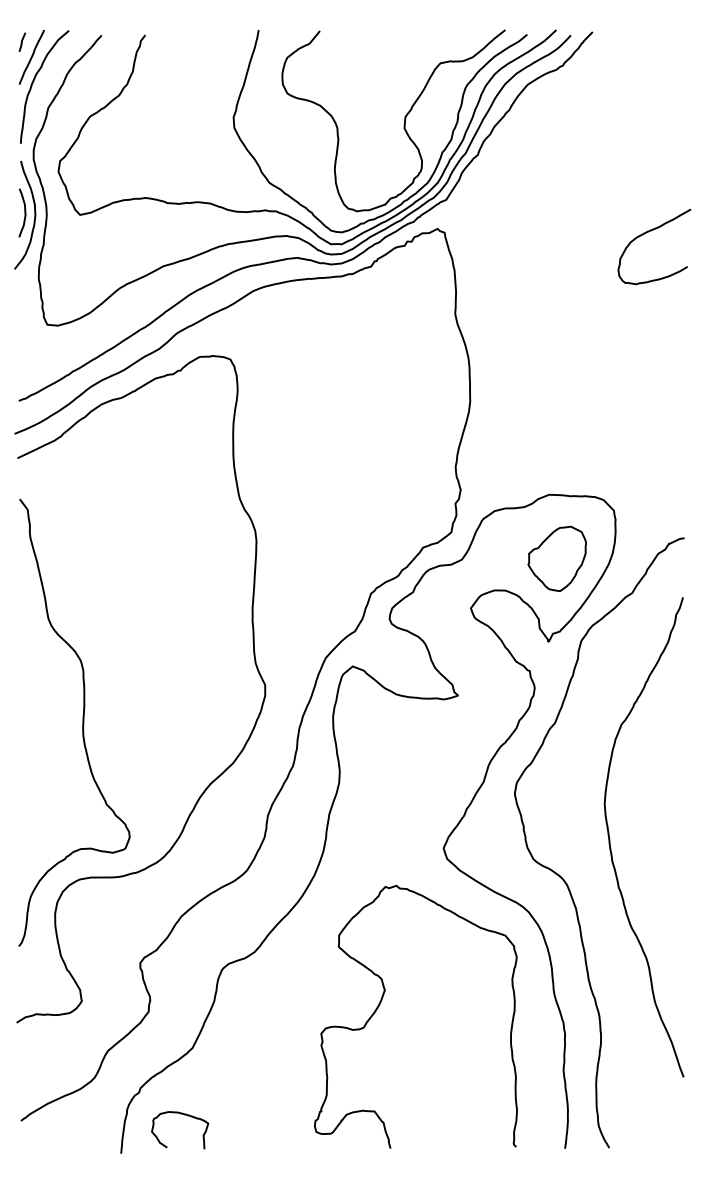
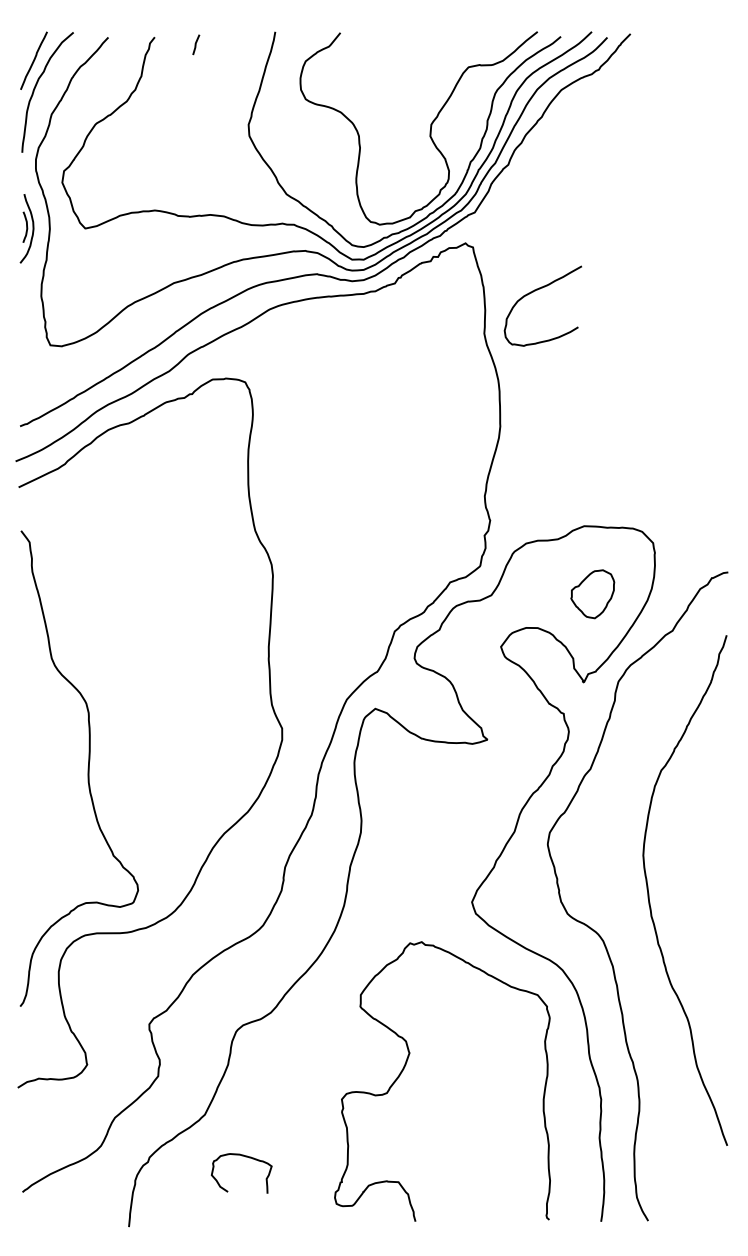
line: (22, 41) -> (196, 44), moved
part: (25, 214) -> (27, 228), size x0.6
curve: (648, 232) -> (536, 290), moved
part: (556, 558) -> (592, 593), size x0.7
curve: (184, 1115) -> (246, 1157), moved

